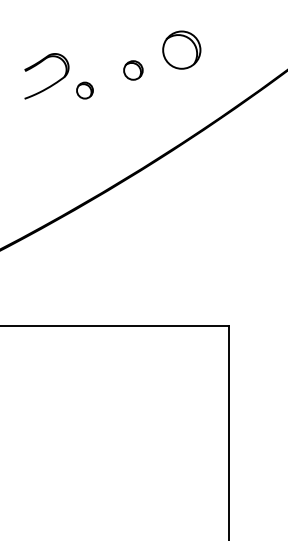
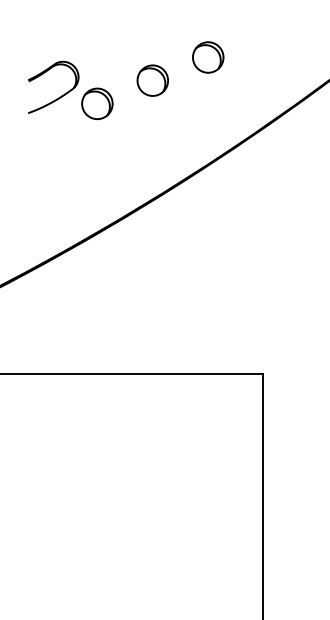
part: (181, 50) -> (207, 57), size x0.71
part: (133, 70) -> (152, 80), size x1.43
part: (84, 90) -> (96, 103), size x1.67

